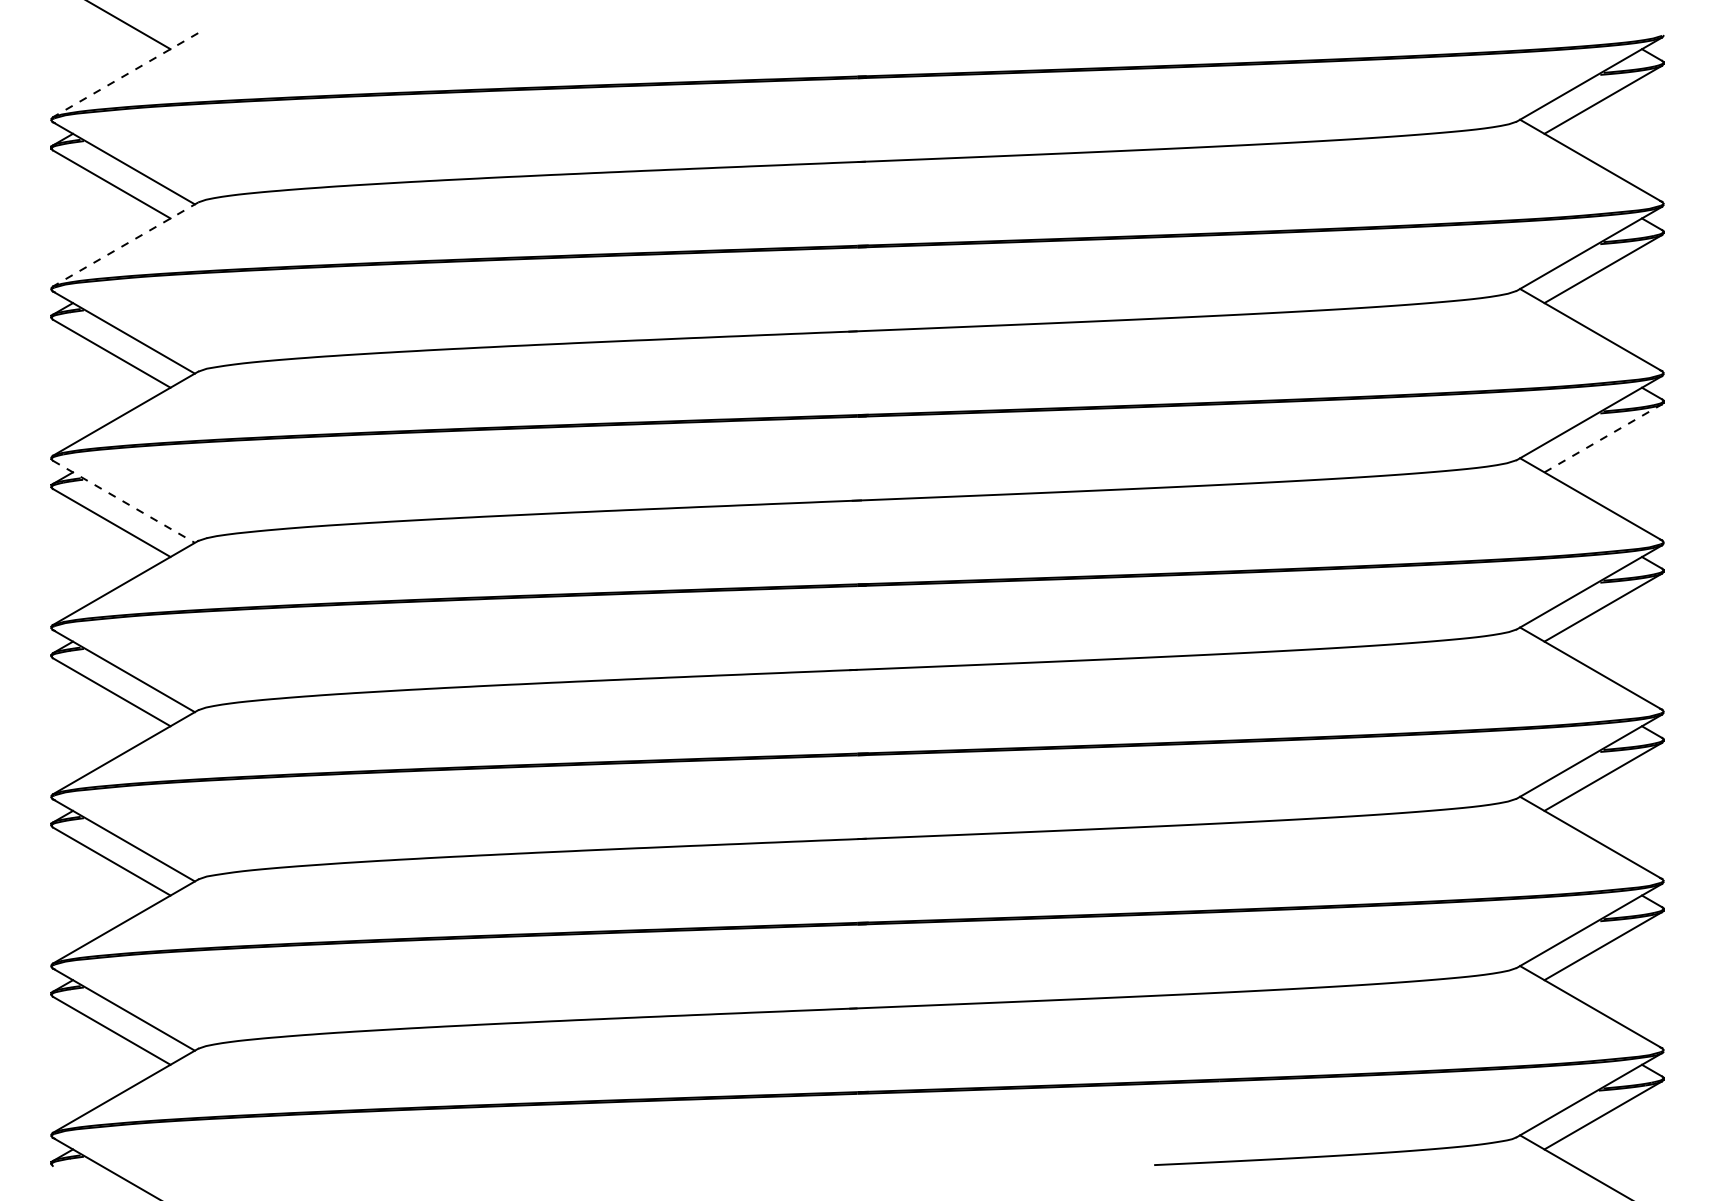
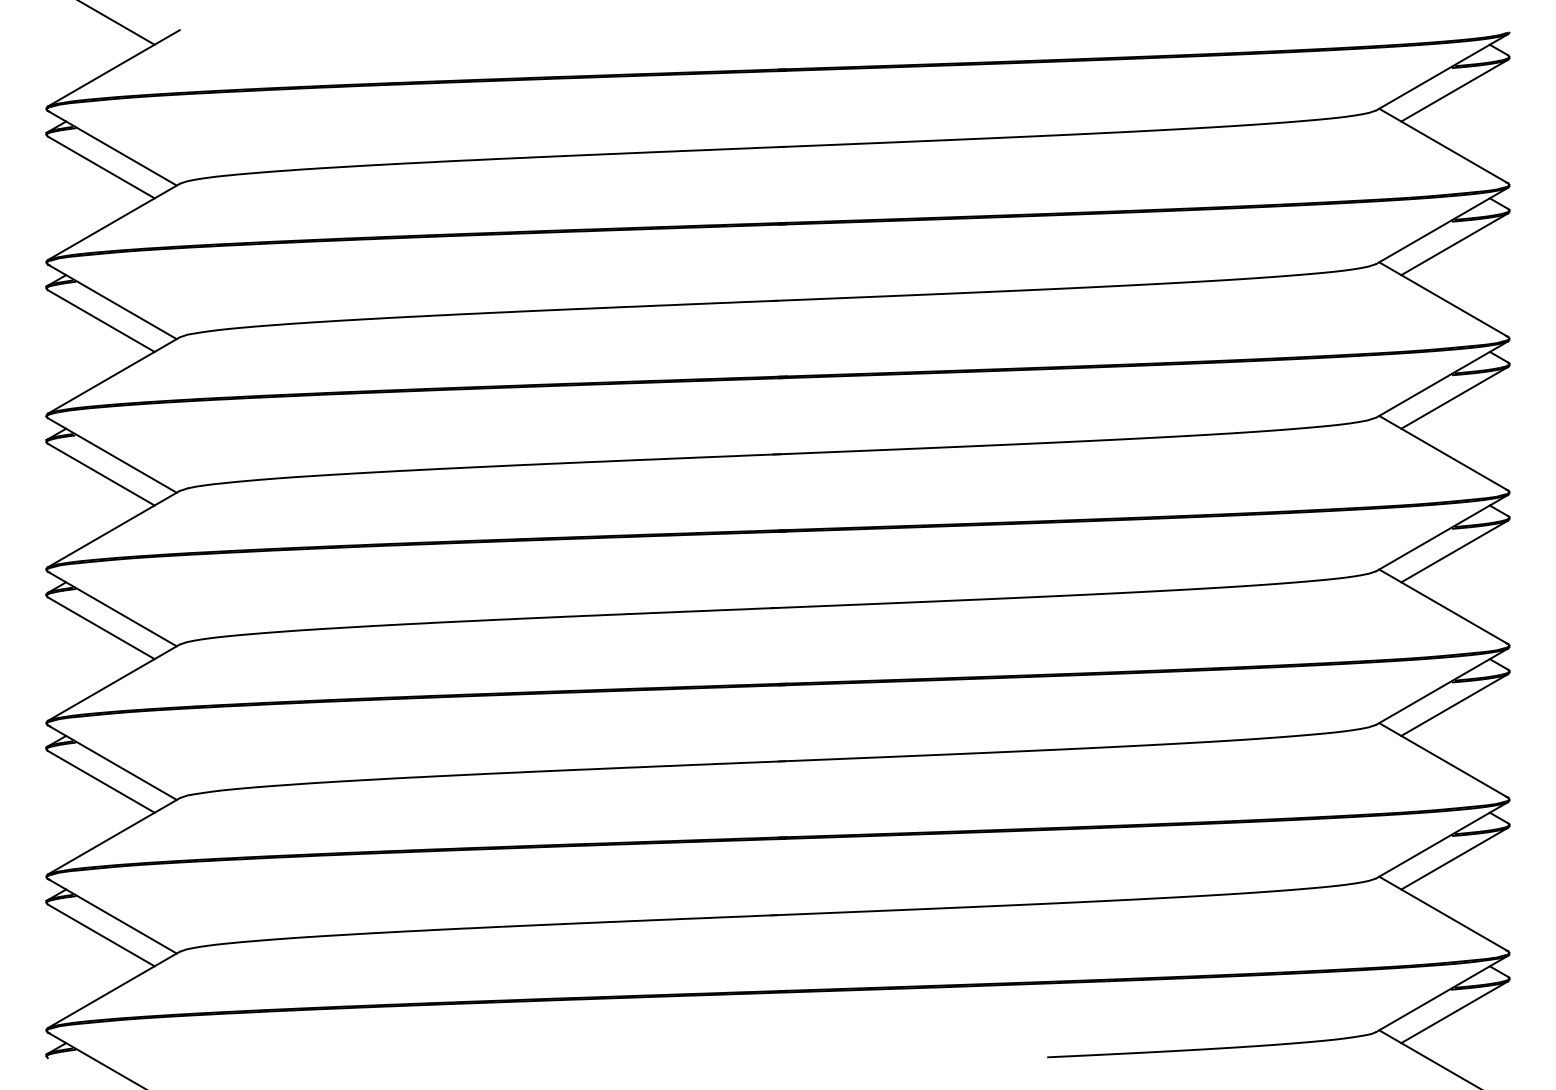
line: (125, 75) -> (113, 68), dashed -> solid
line: (125, 244) -> (113, 221), dashed -> solid
line: (1603, 438) -> (1454, 398), dashed -> solid
line: (124, 502) -> (112, 456), dashed -> solid

